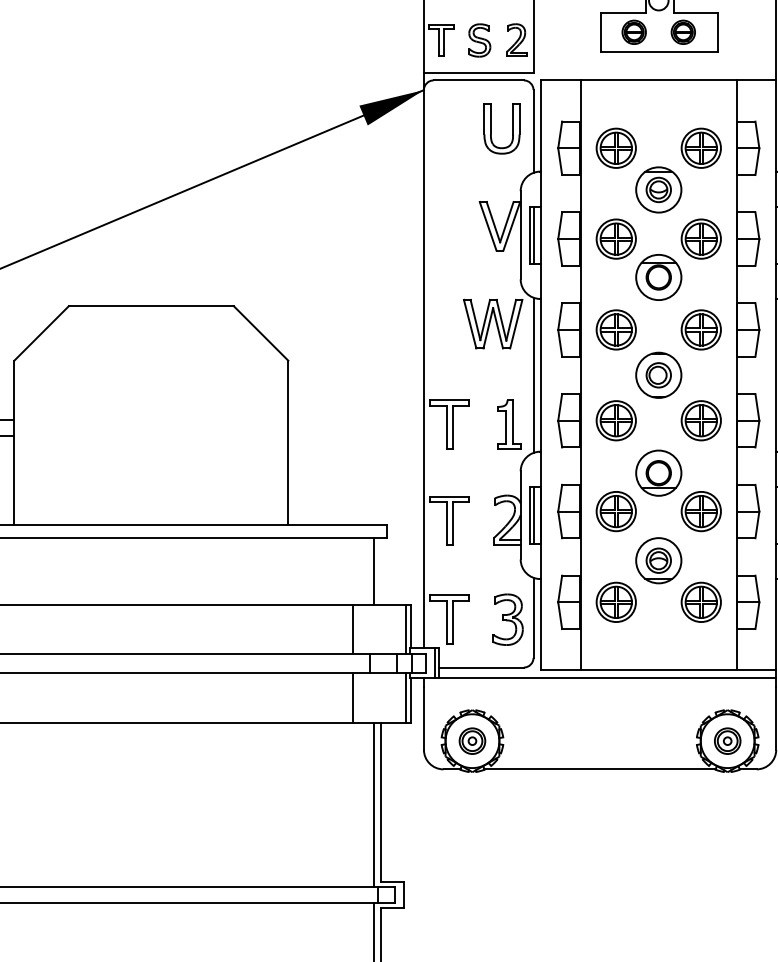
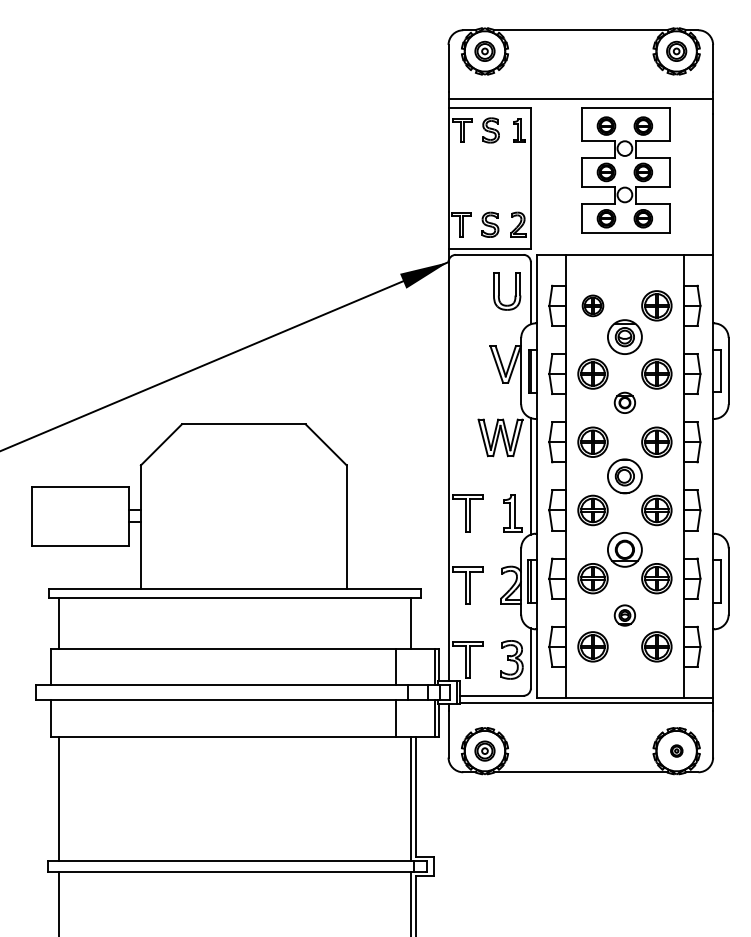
part: (615, 147) -> (592, 305), size x0.7
part: (658, 277) -> (624, 402), size x0.6
part: (658, 560) -> (624, 615), size x0.6
part: (727, 740) -> (676, 750), size x0.6

